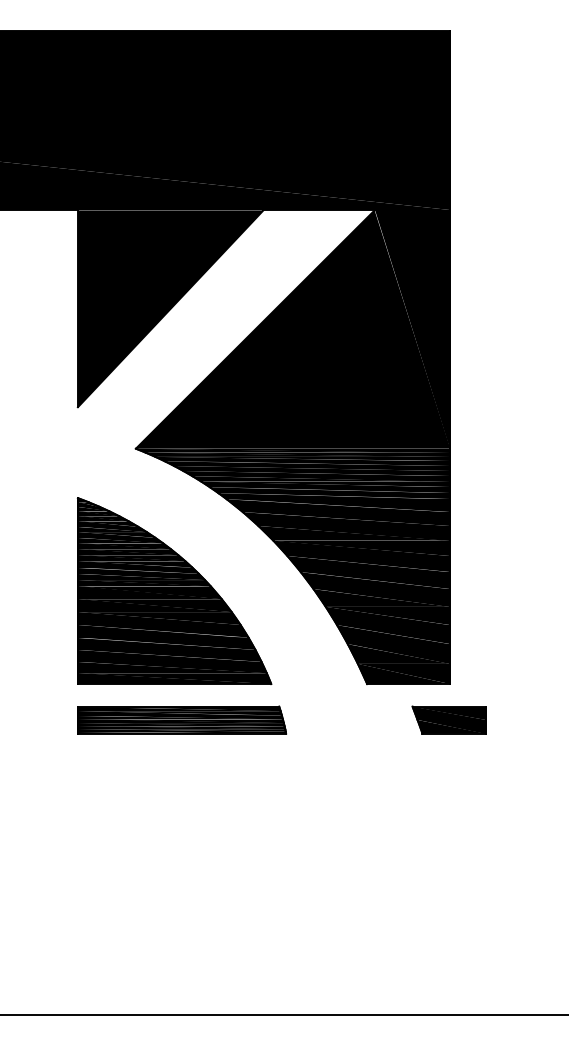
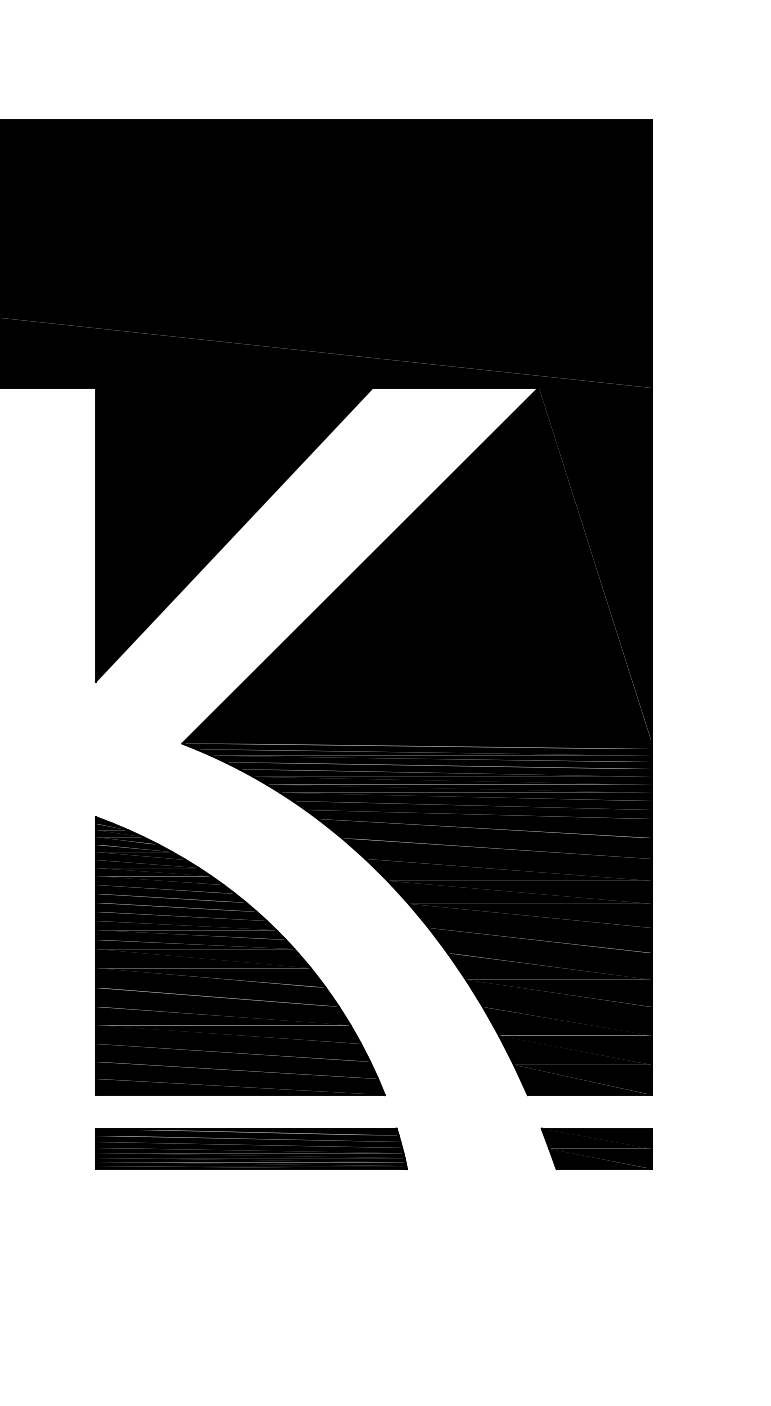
part: (448, 719) -> (595, 1147), moved

